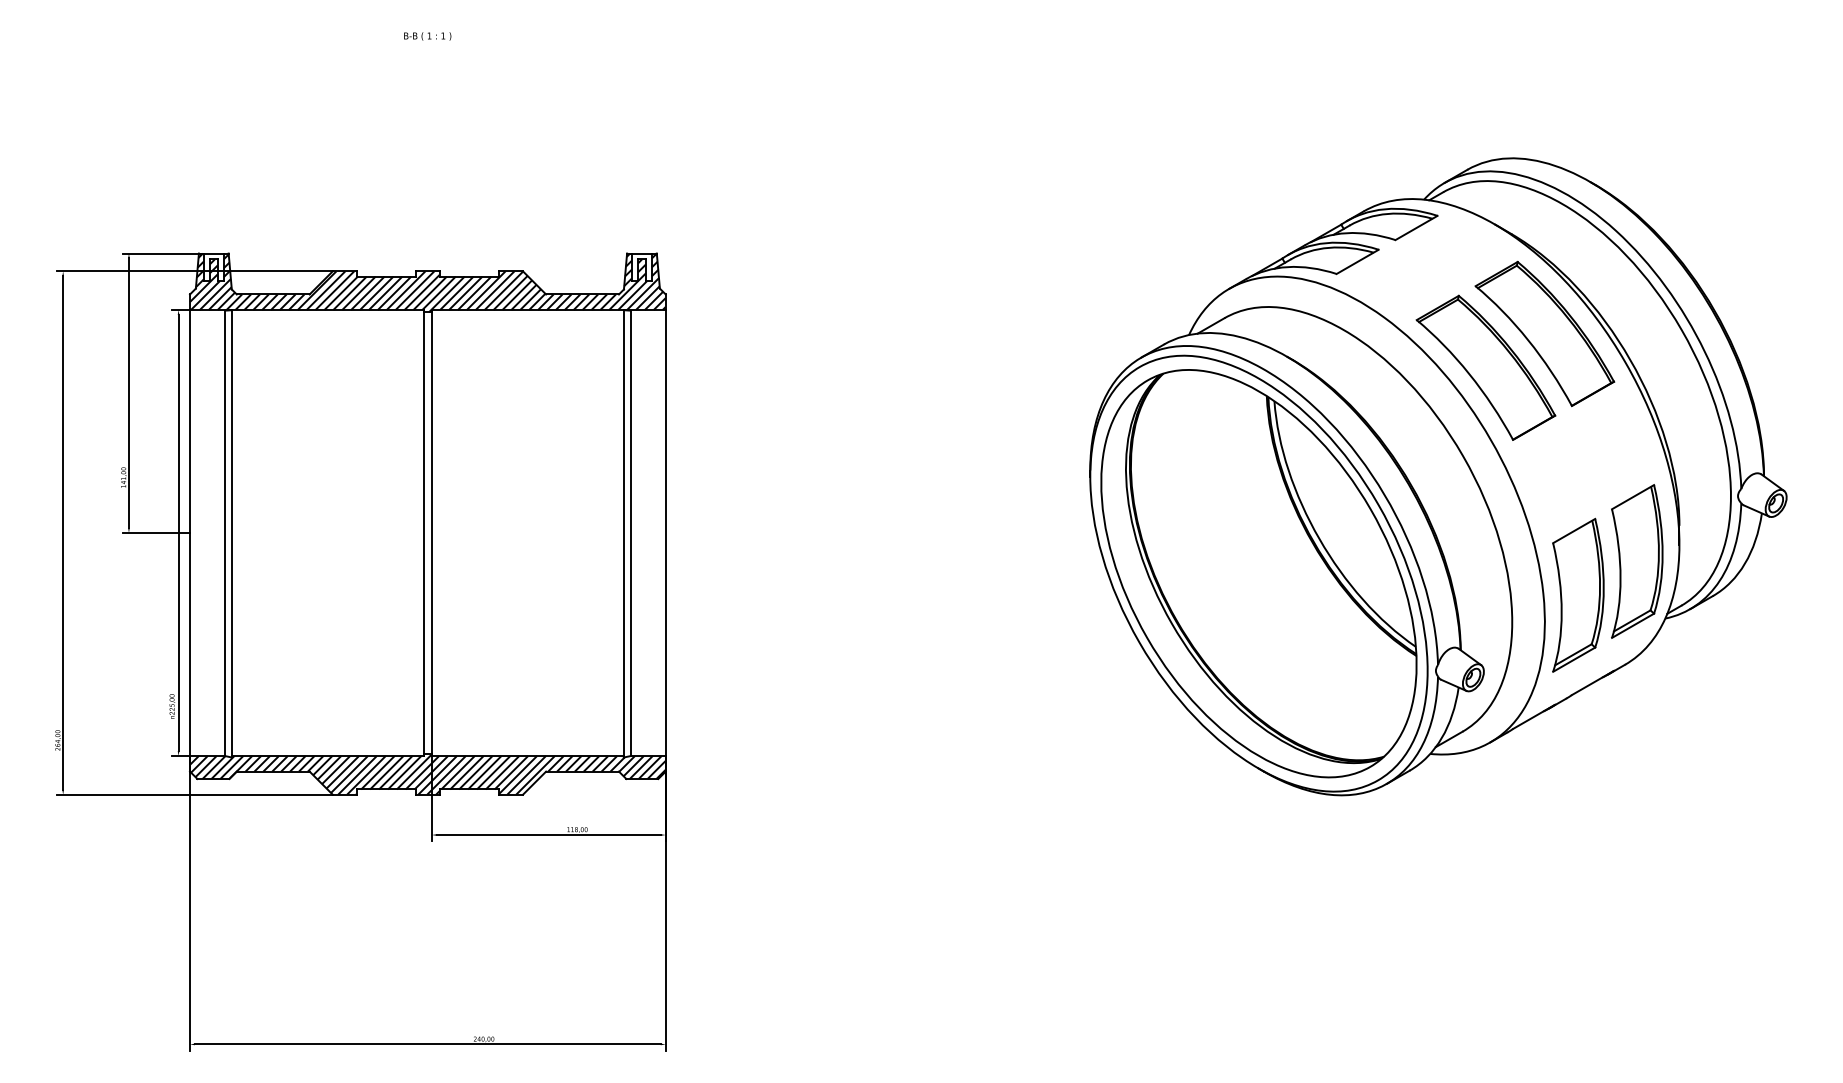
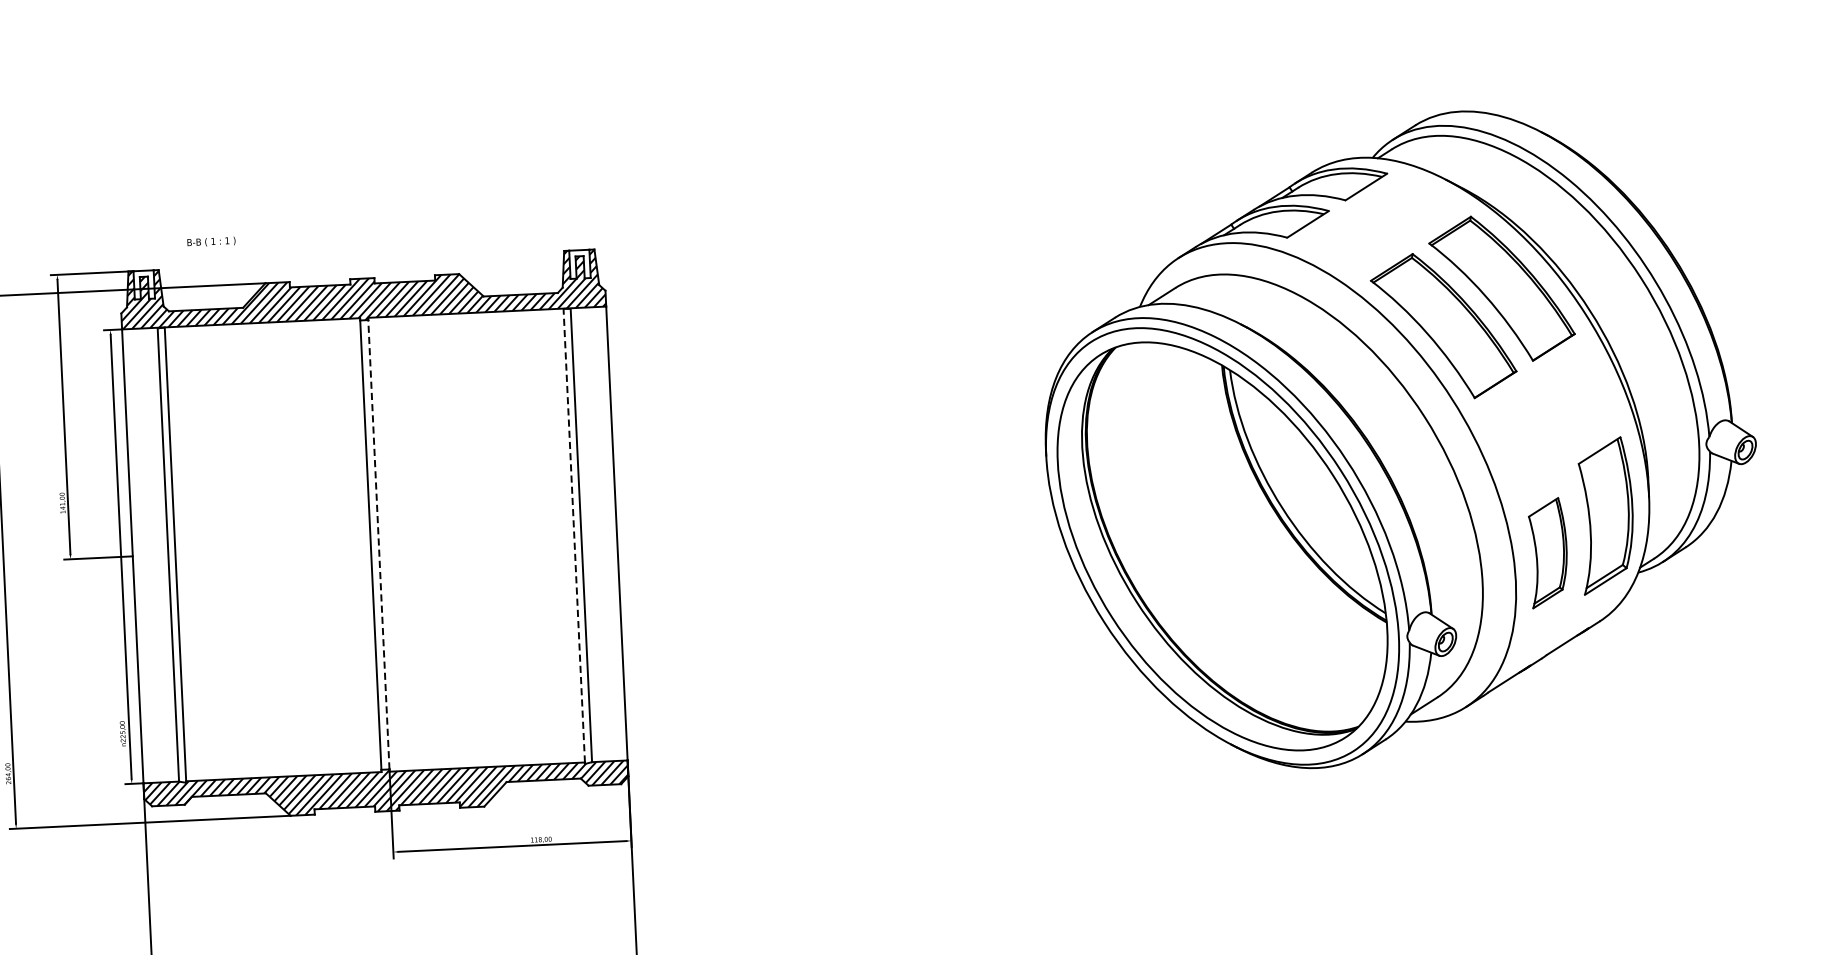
text: (427, 36) -> (211, 242), moved
line: (431, 533) -> (378, 545), solid -> dashed
line: (623, 533) -> (573, 536), solid -> dashed
part: (1578, 594) -> (1548, 552), size x0.7

